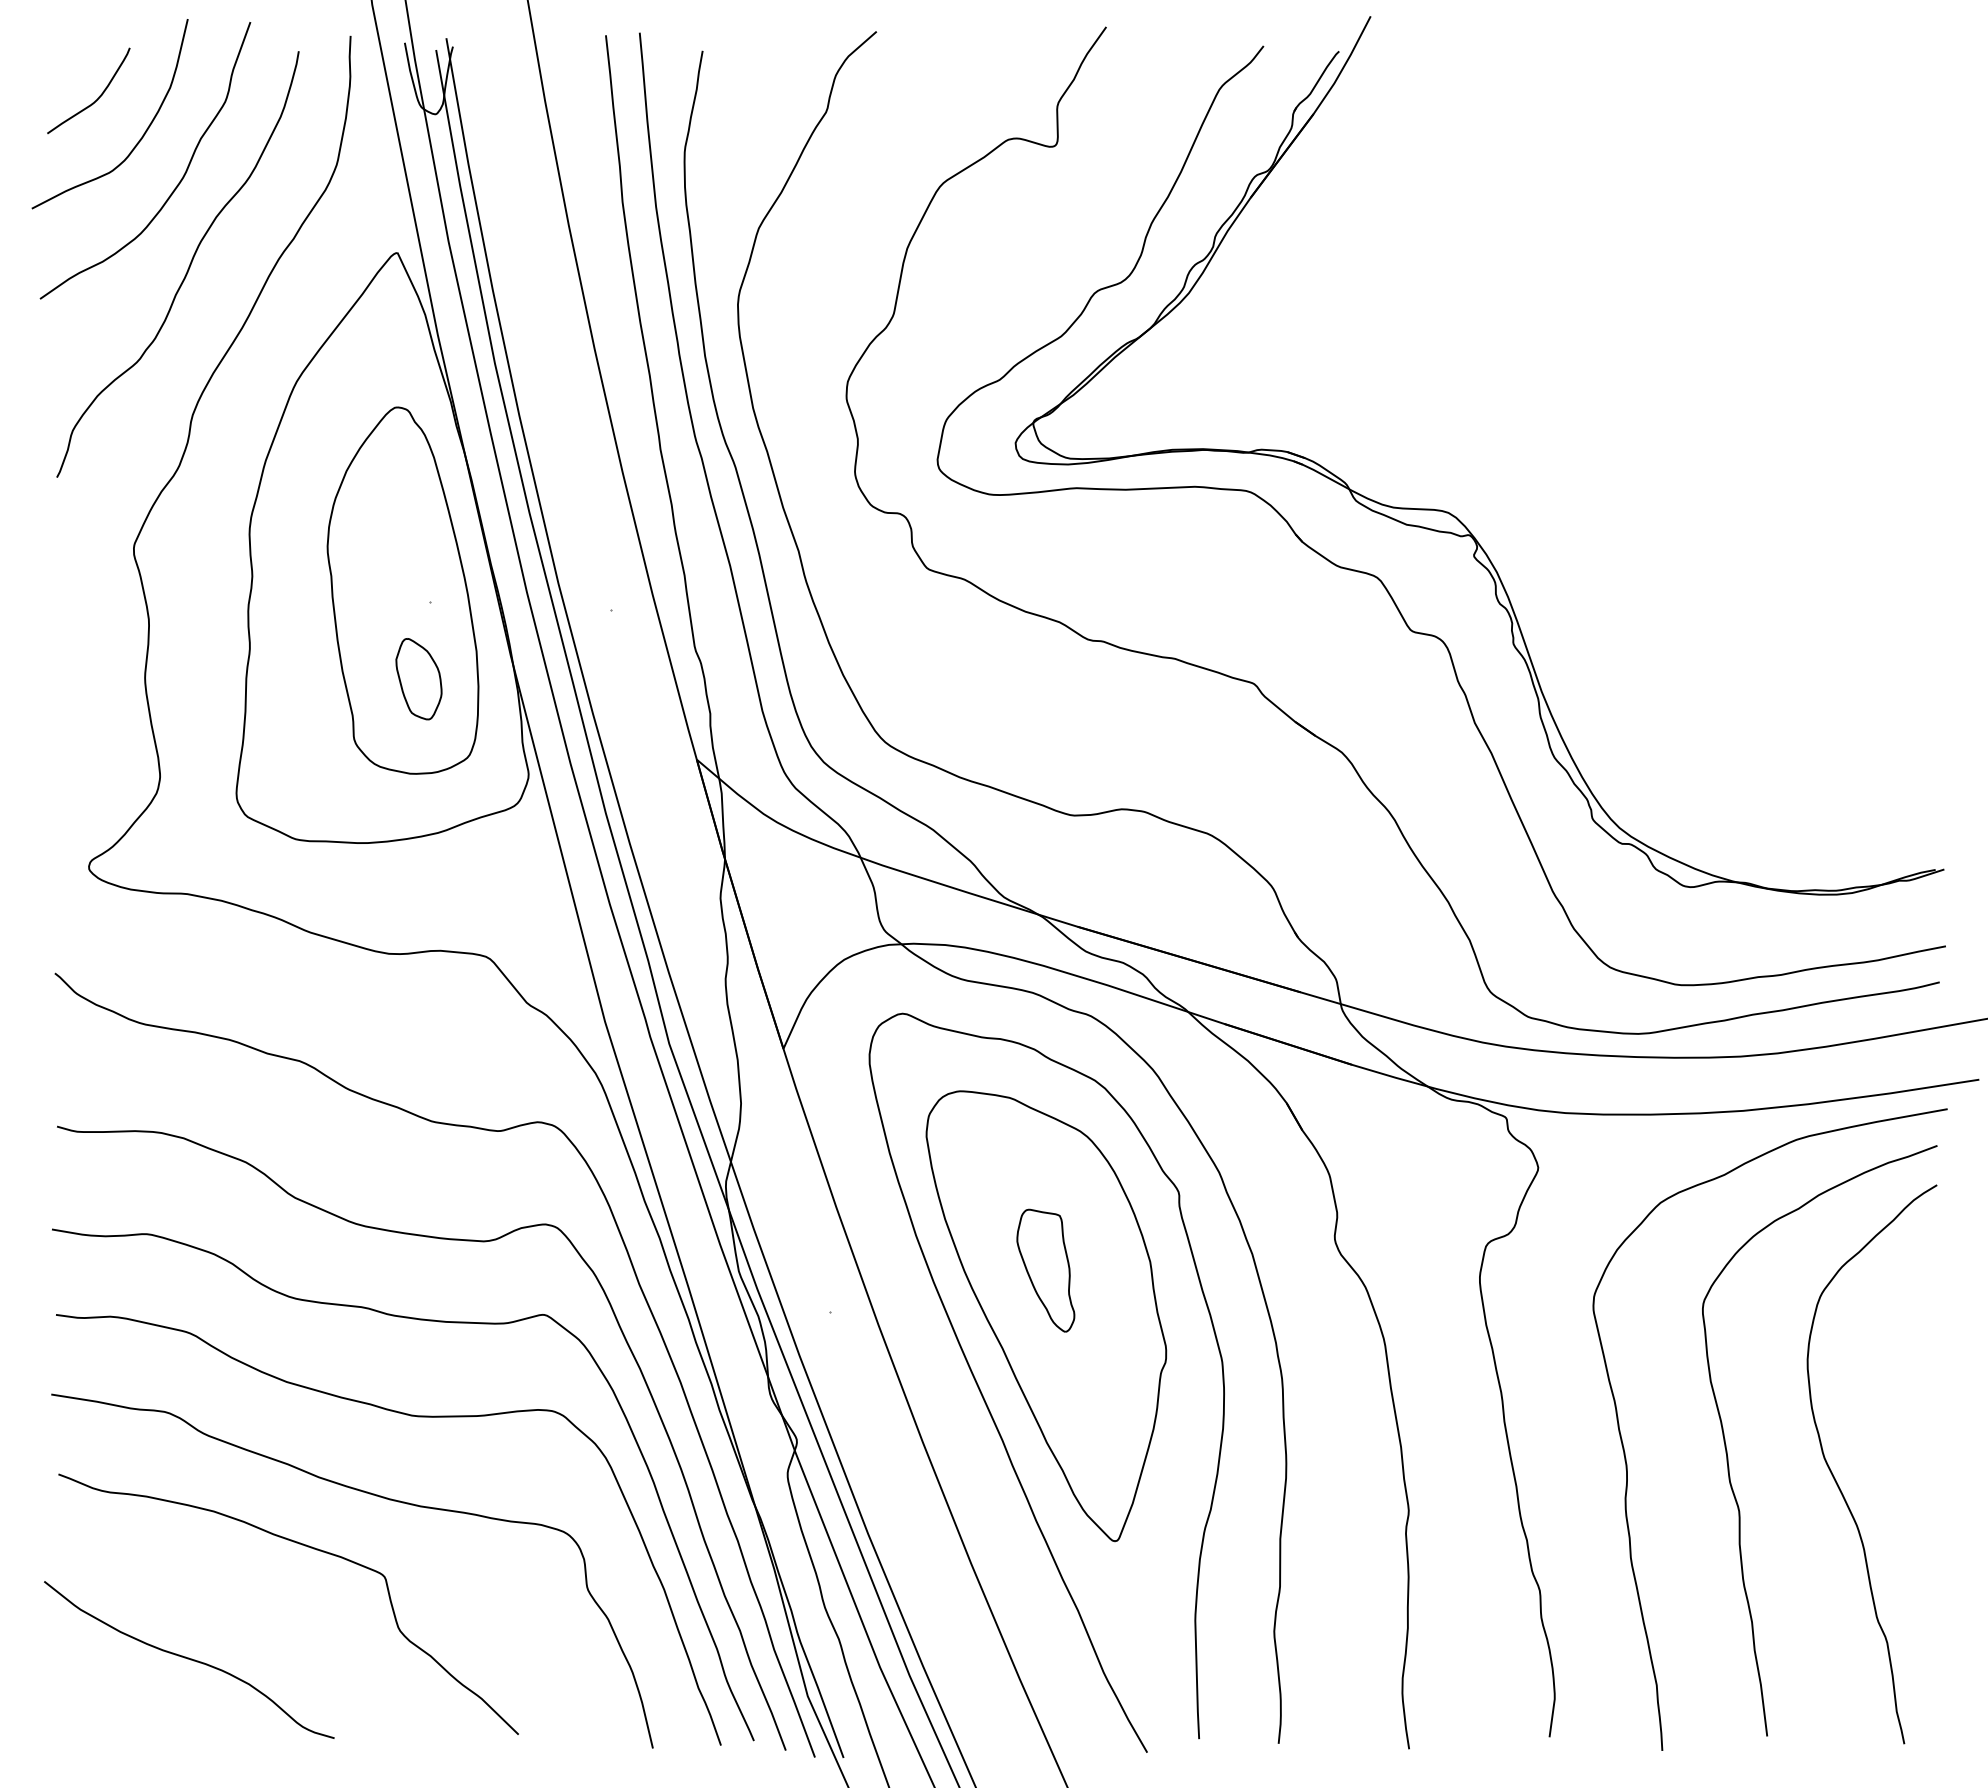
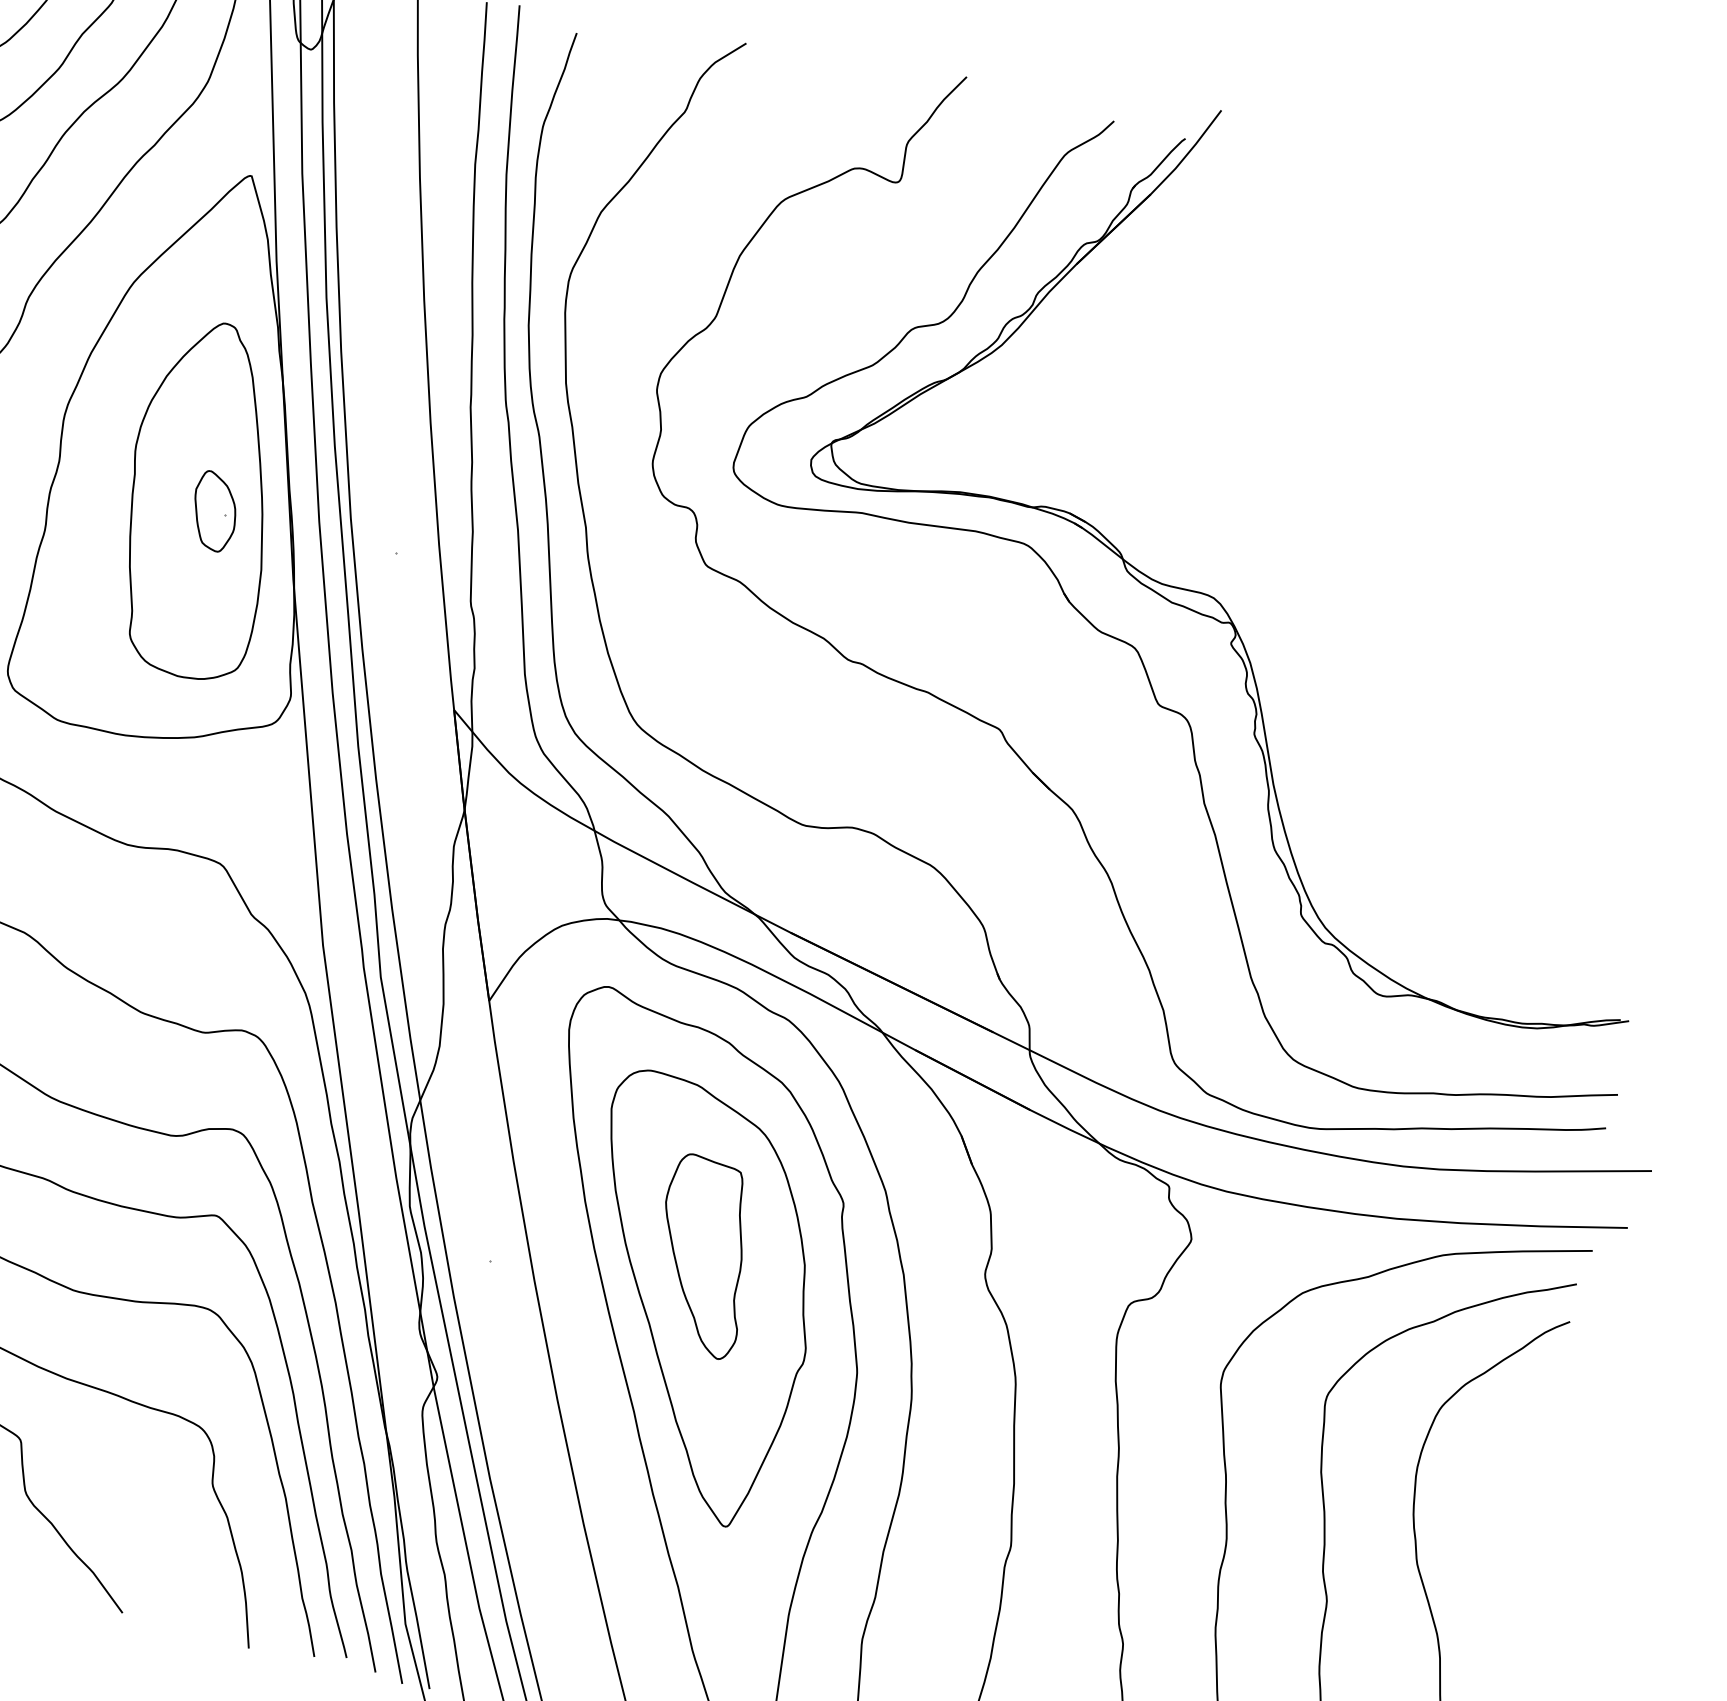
part: (418, 679) -> (214, 511), moved
part: (1045, 1270) -> (703, 1256), size x1.67

